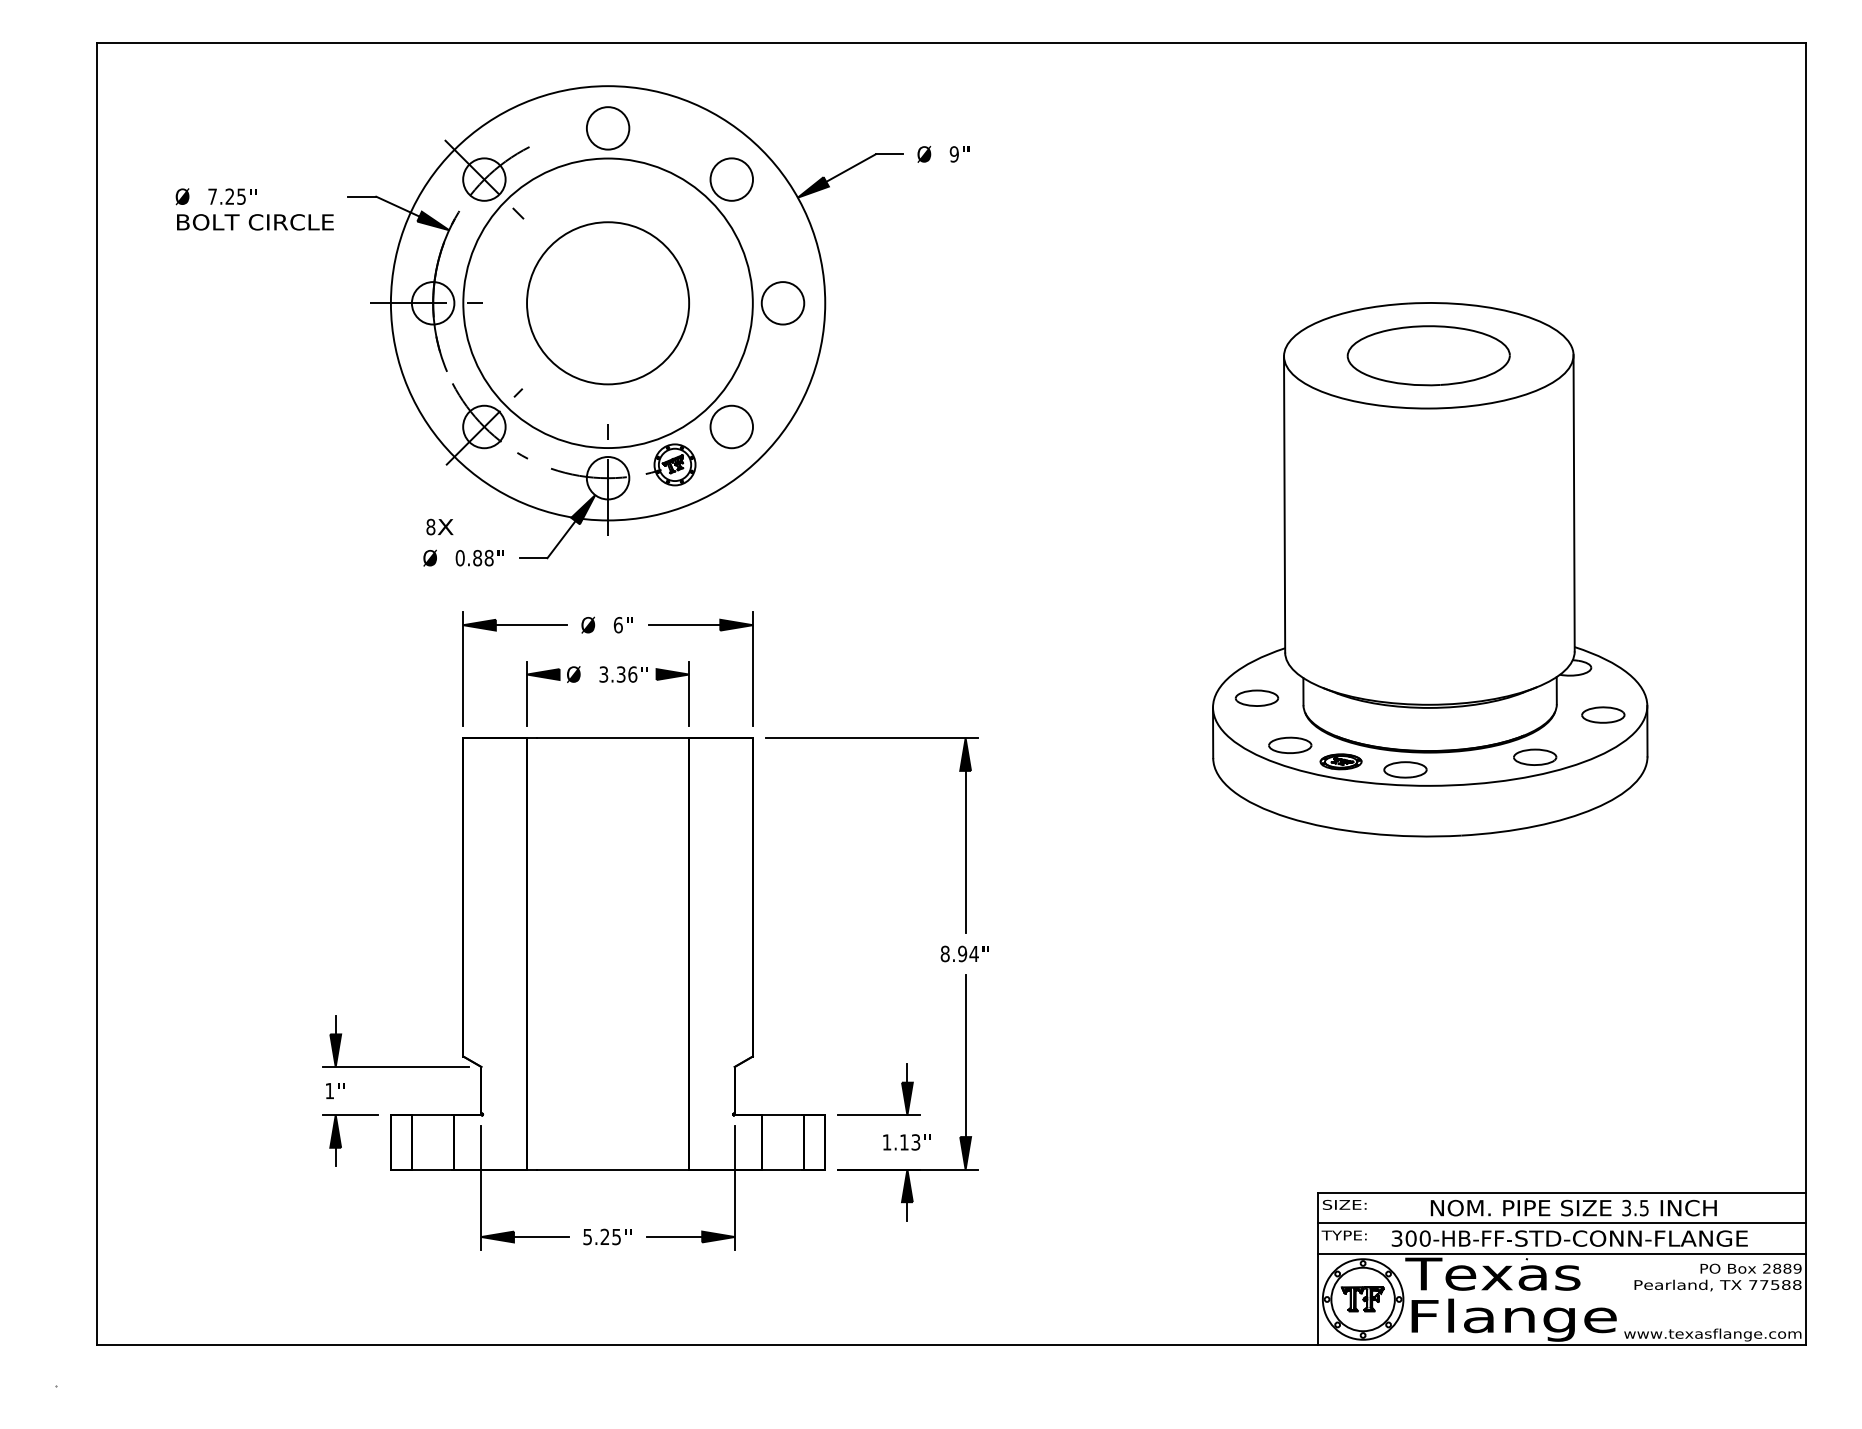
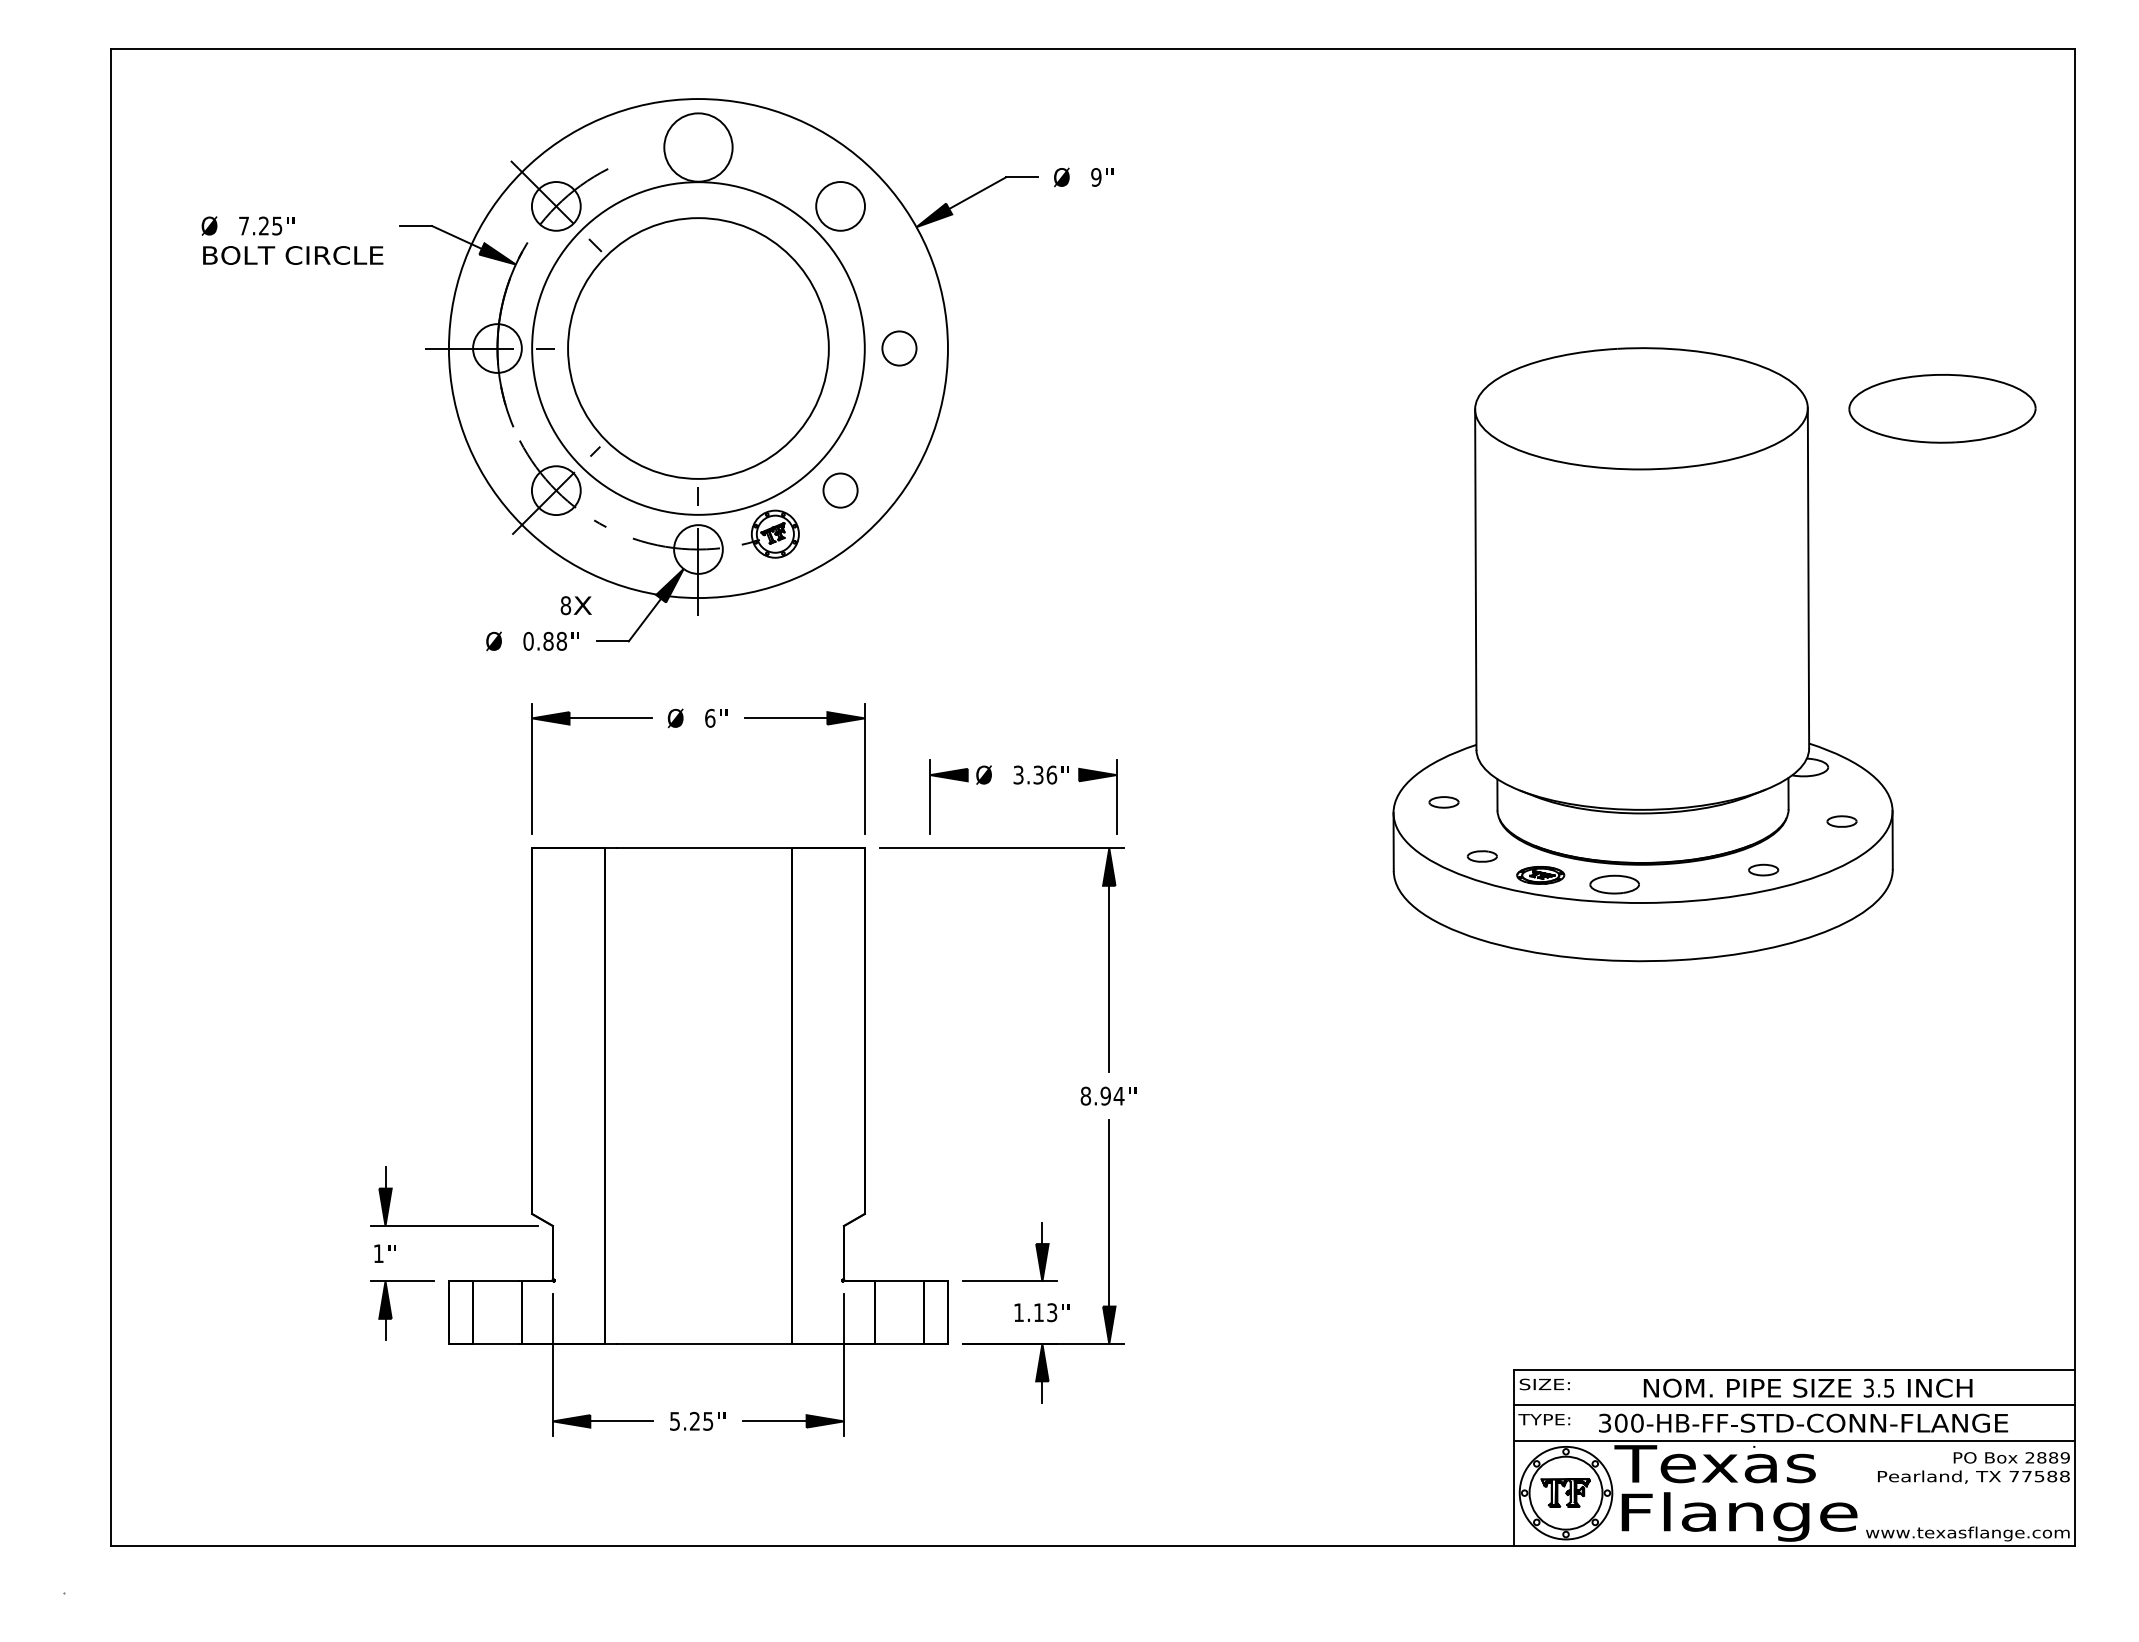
circle: (608, 128) -> (698, 147), size x1.4
circle: (608, 303) -> (698, 348), size x1.4
circle: (783, 303) -> (899, 348), size x0.7
part: (1428, 355) -> (1942, 408), moved
circle: (731, 426) -> (840, 490), size x0.7
text: (439, 526) -> (575, 605), moved
part: (604, 682) -> (1019, 784), moved
part: (1256, 698) -> (1443, 802), size x0.6
part: (1602, 714) -> (1841, 821), size x0.6
part: (1290, 745) -> (1482, 856), size x0.6
part: (1534, 756) -> (1763, 869), size x0.6

